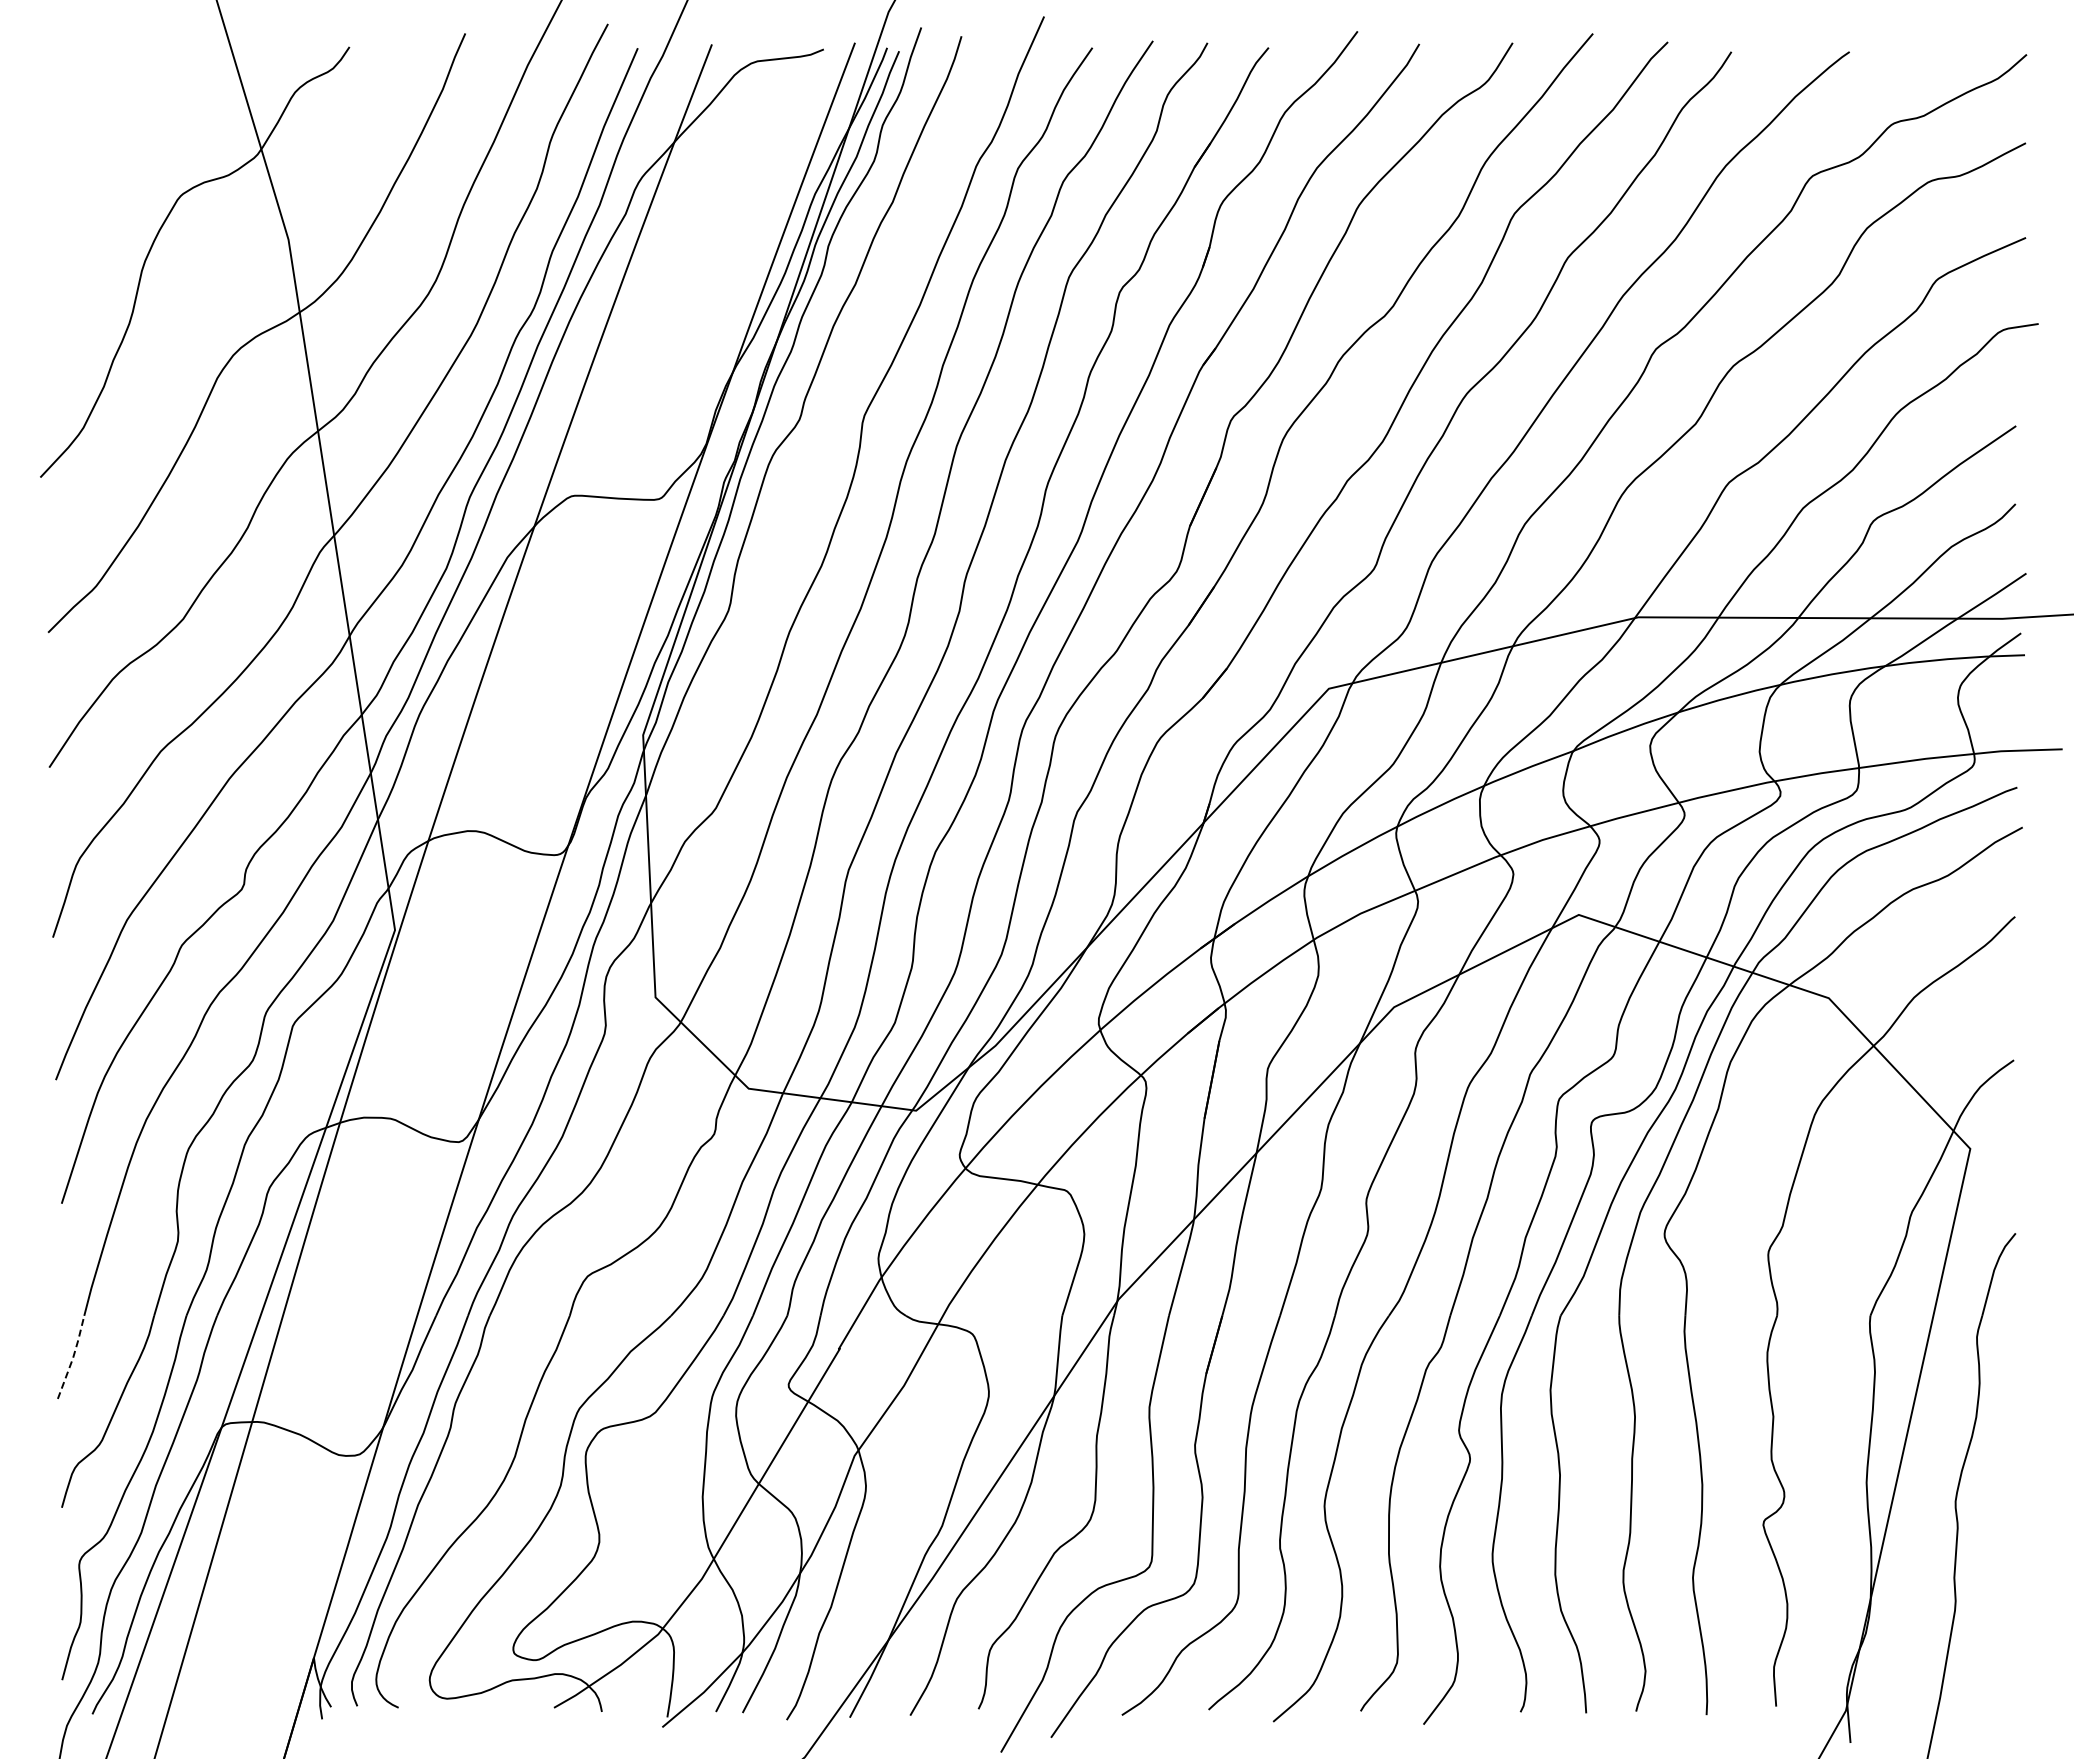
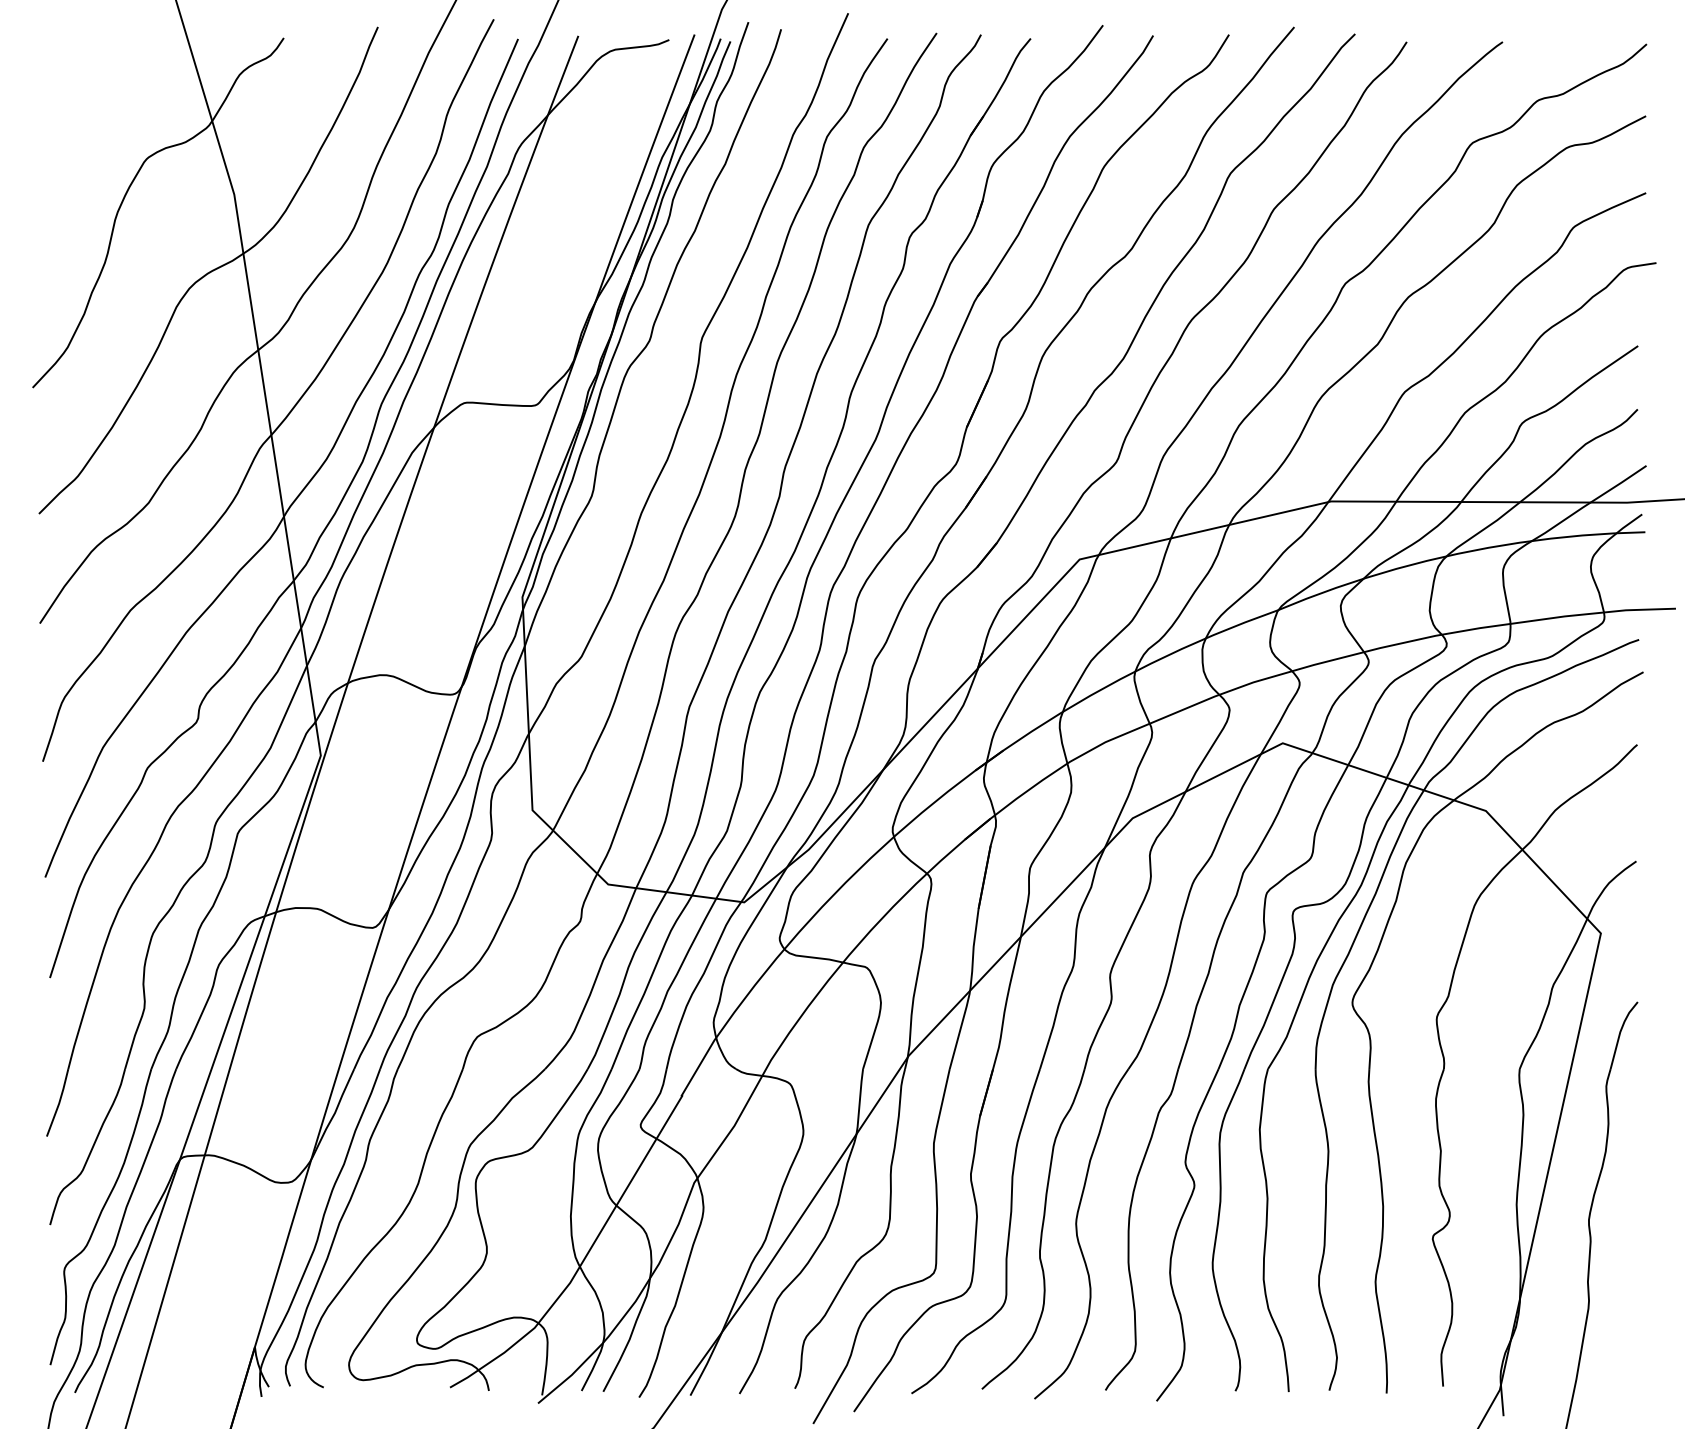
line: (73, 1357) -> (59, 1102), dashed -> solid

